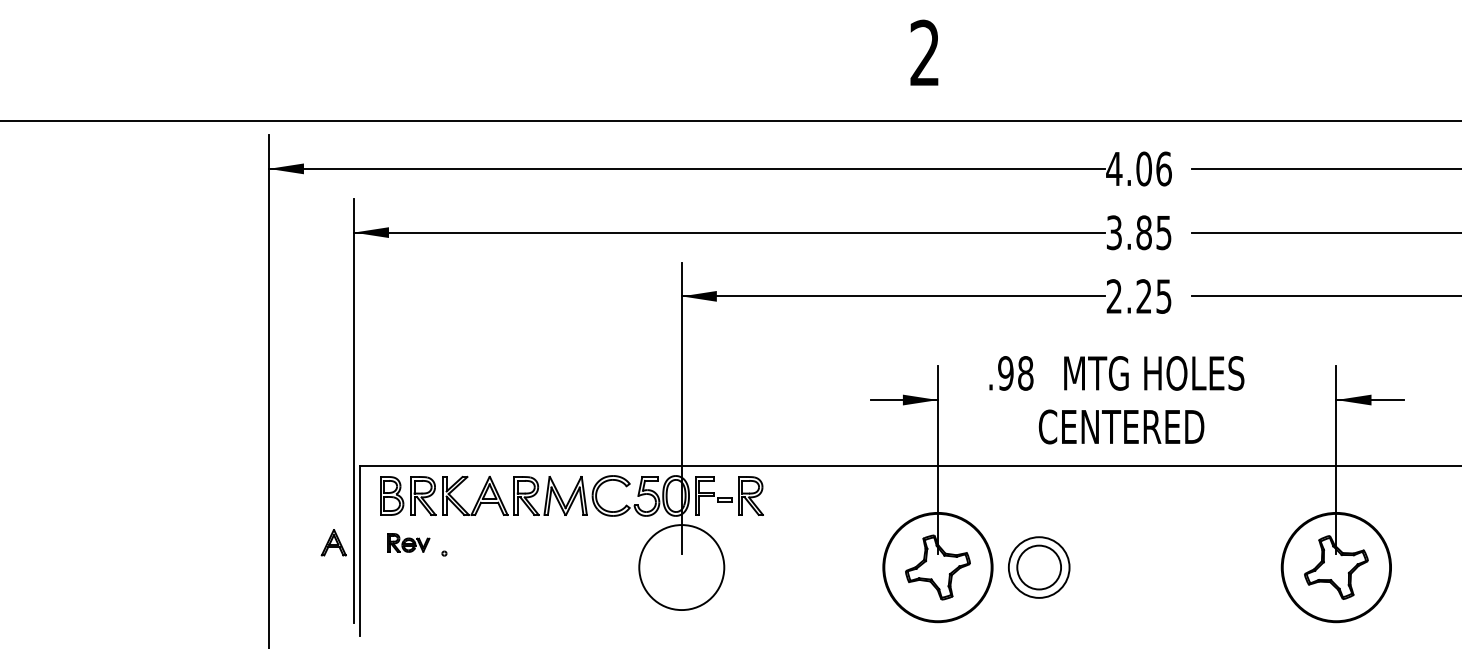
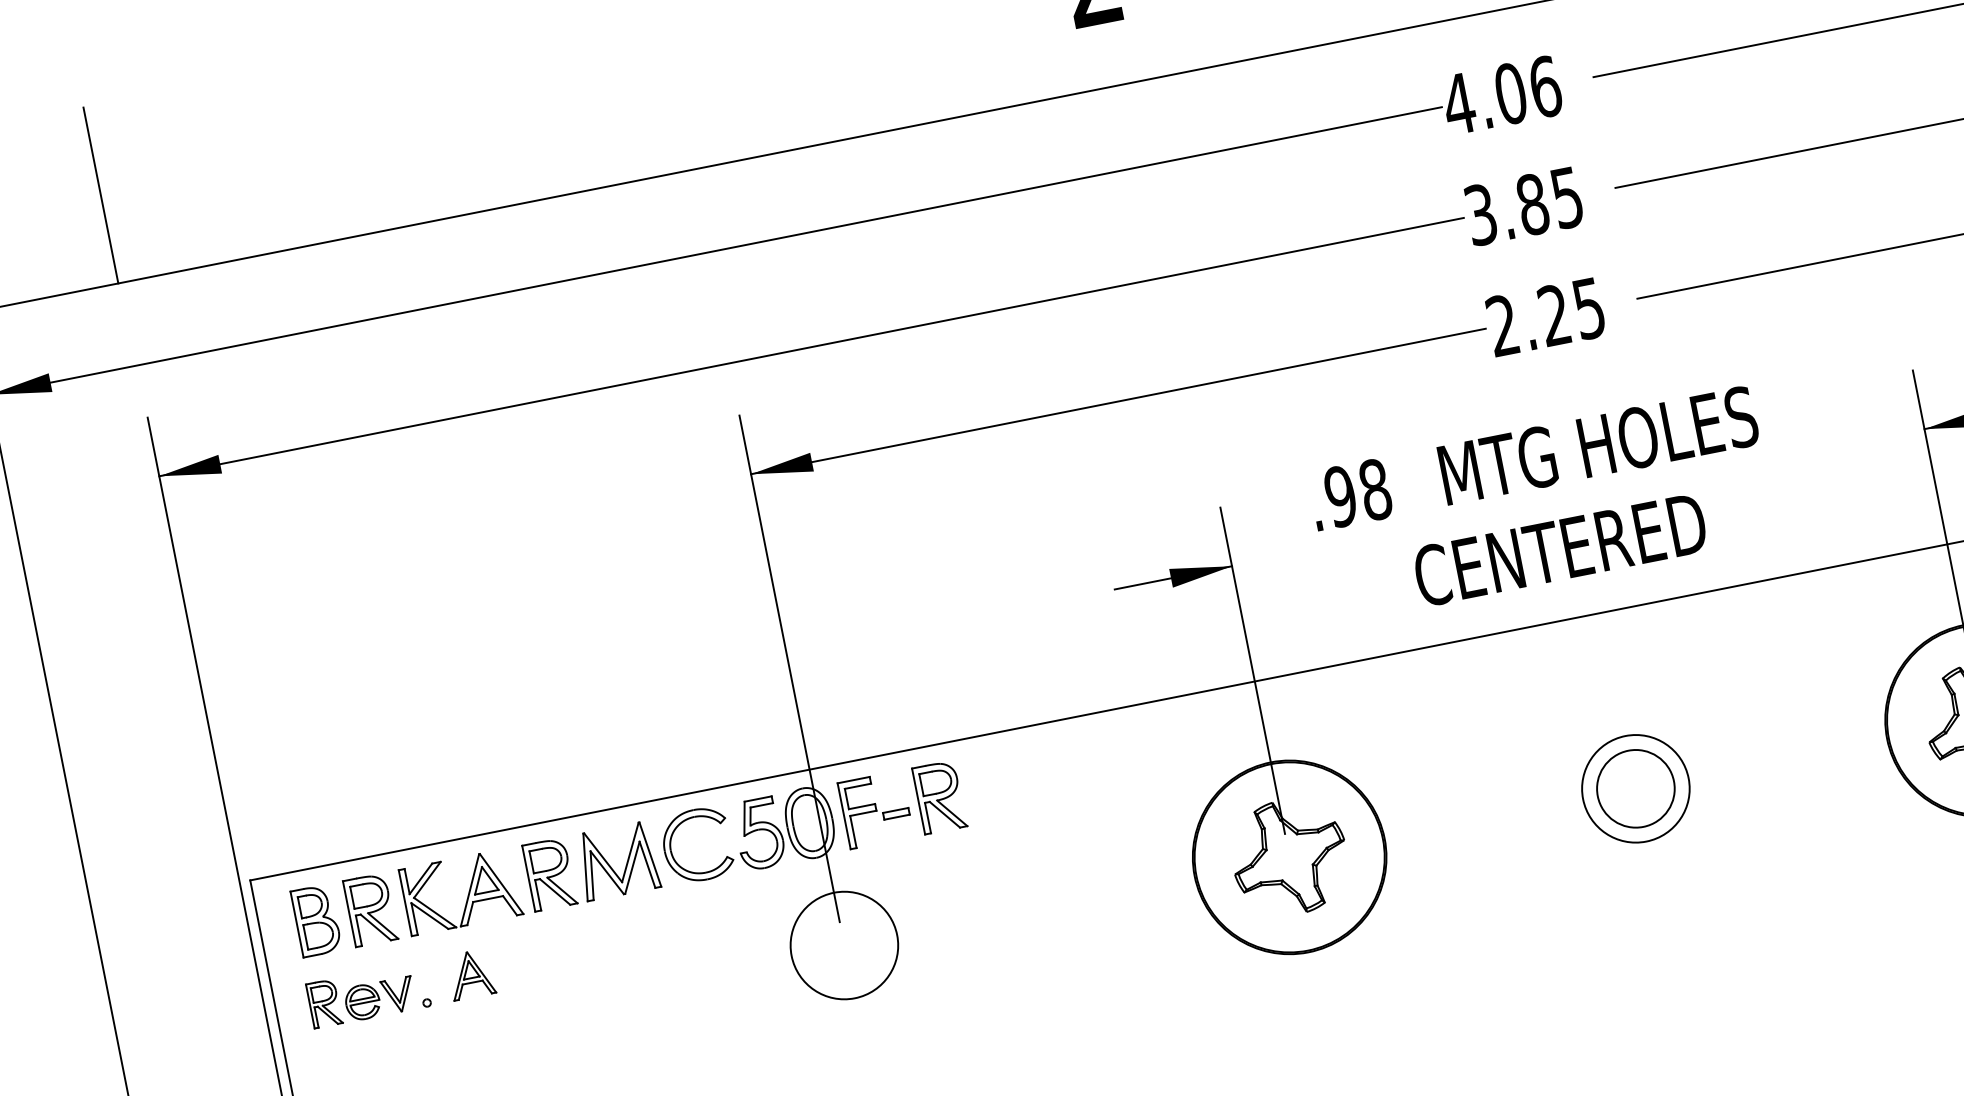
line: (352, 70) -> (101, 194), added
part: (333, 542) -> (470, 974), moved
part: (408, 542) -> (360, 996), size x1.43
circle: (681, 567) -> (843, 945), size x0.71
part: (1039, 567) -> (1636, 788), moved

